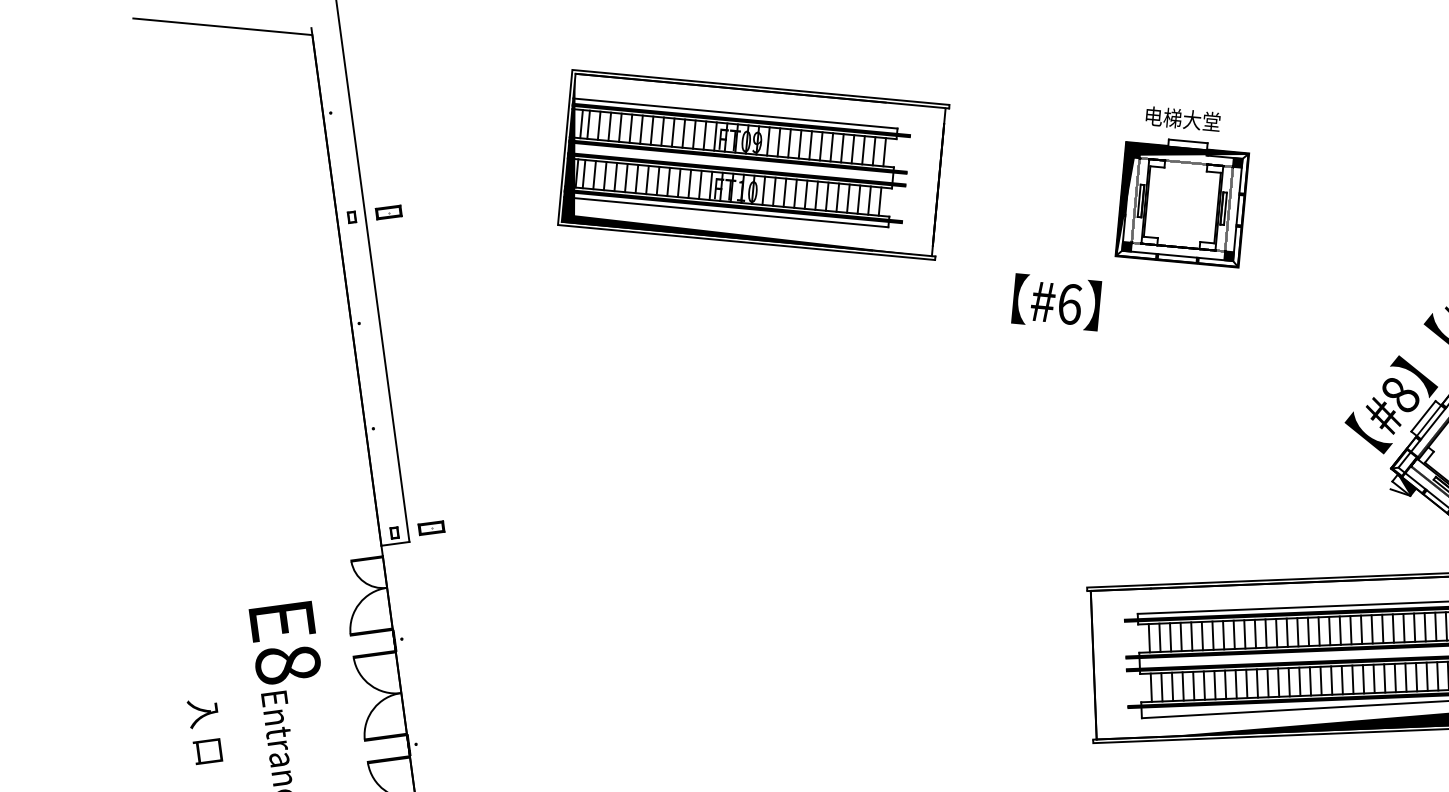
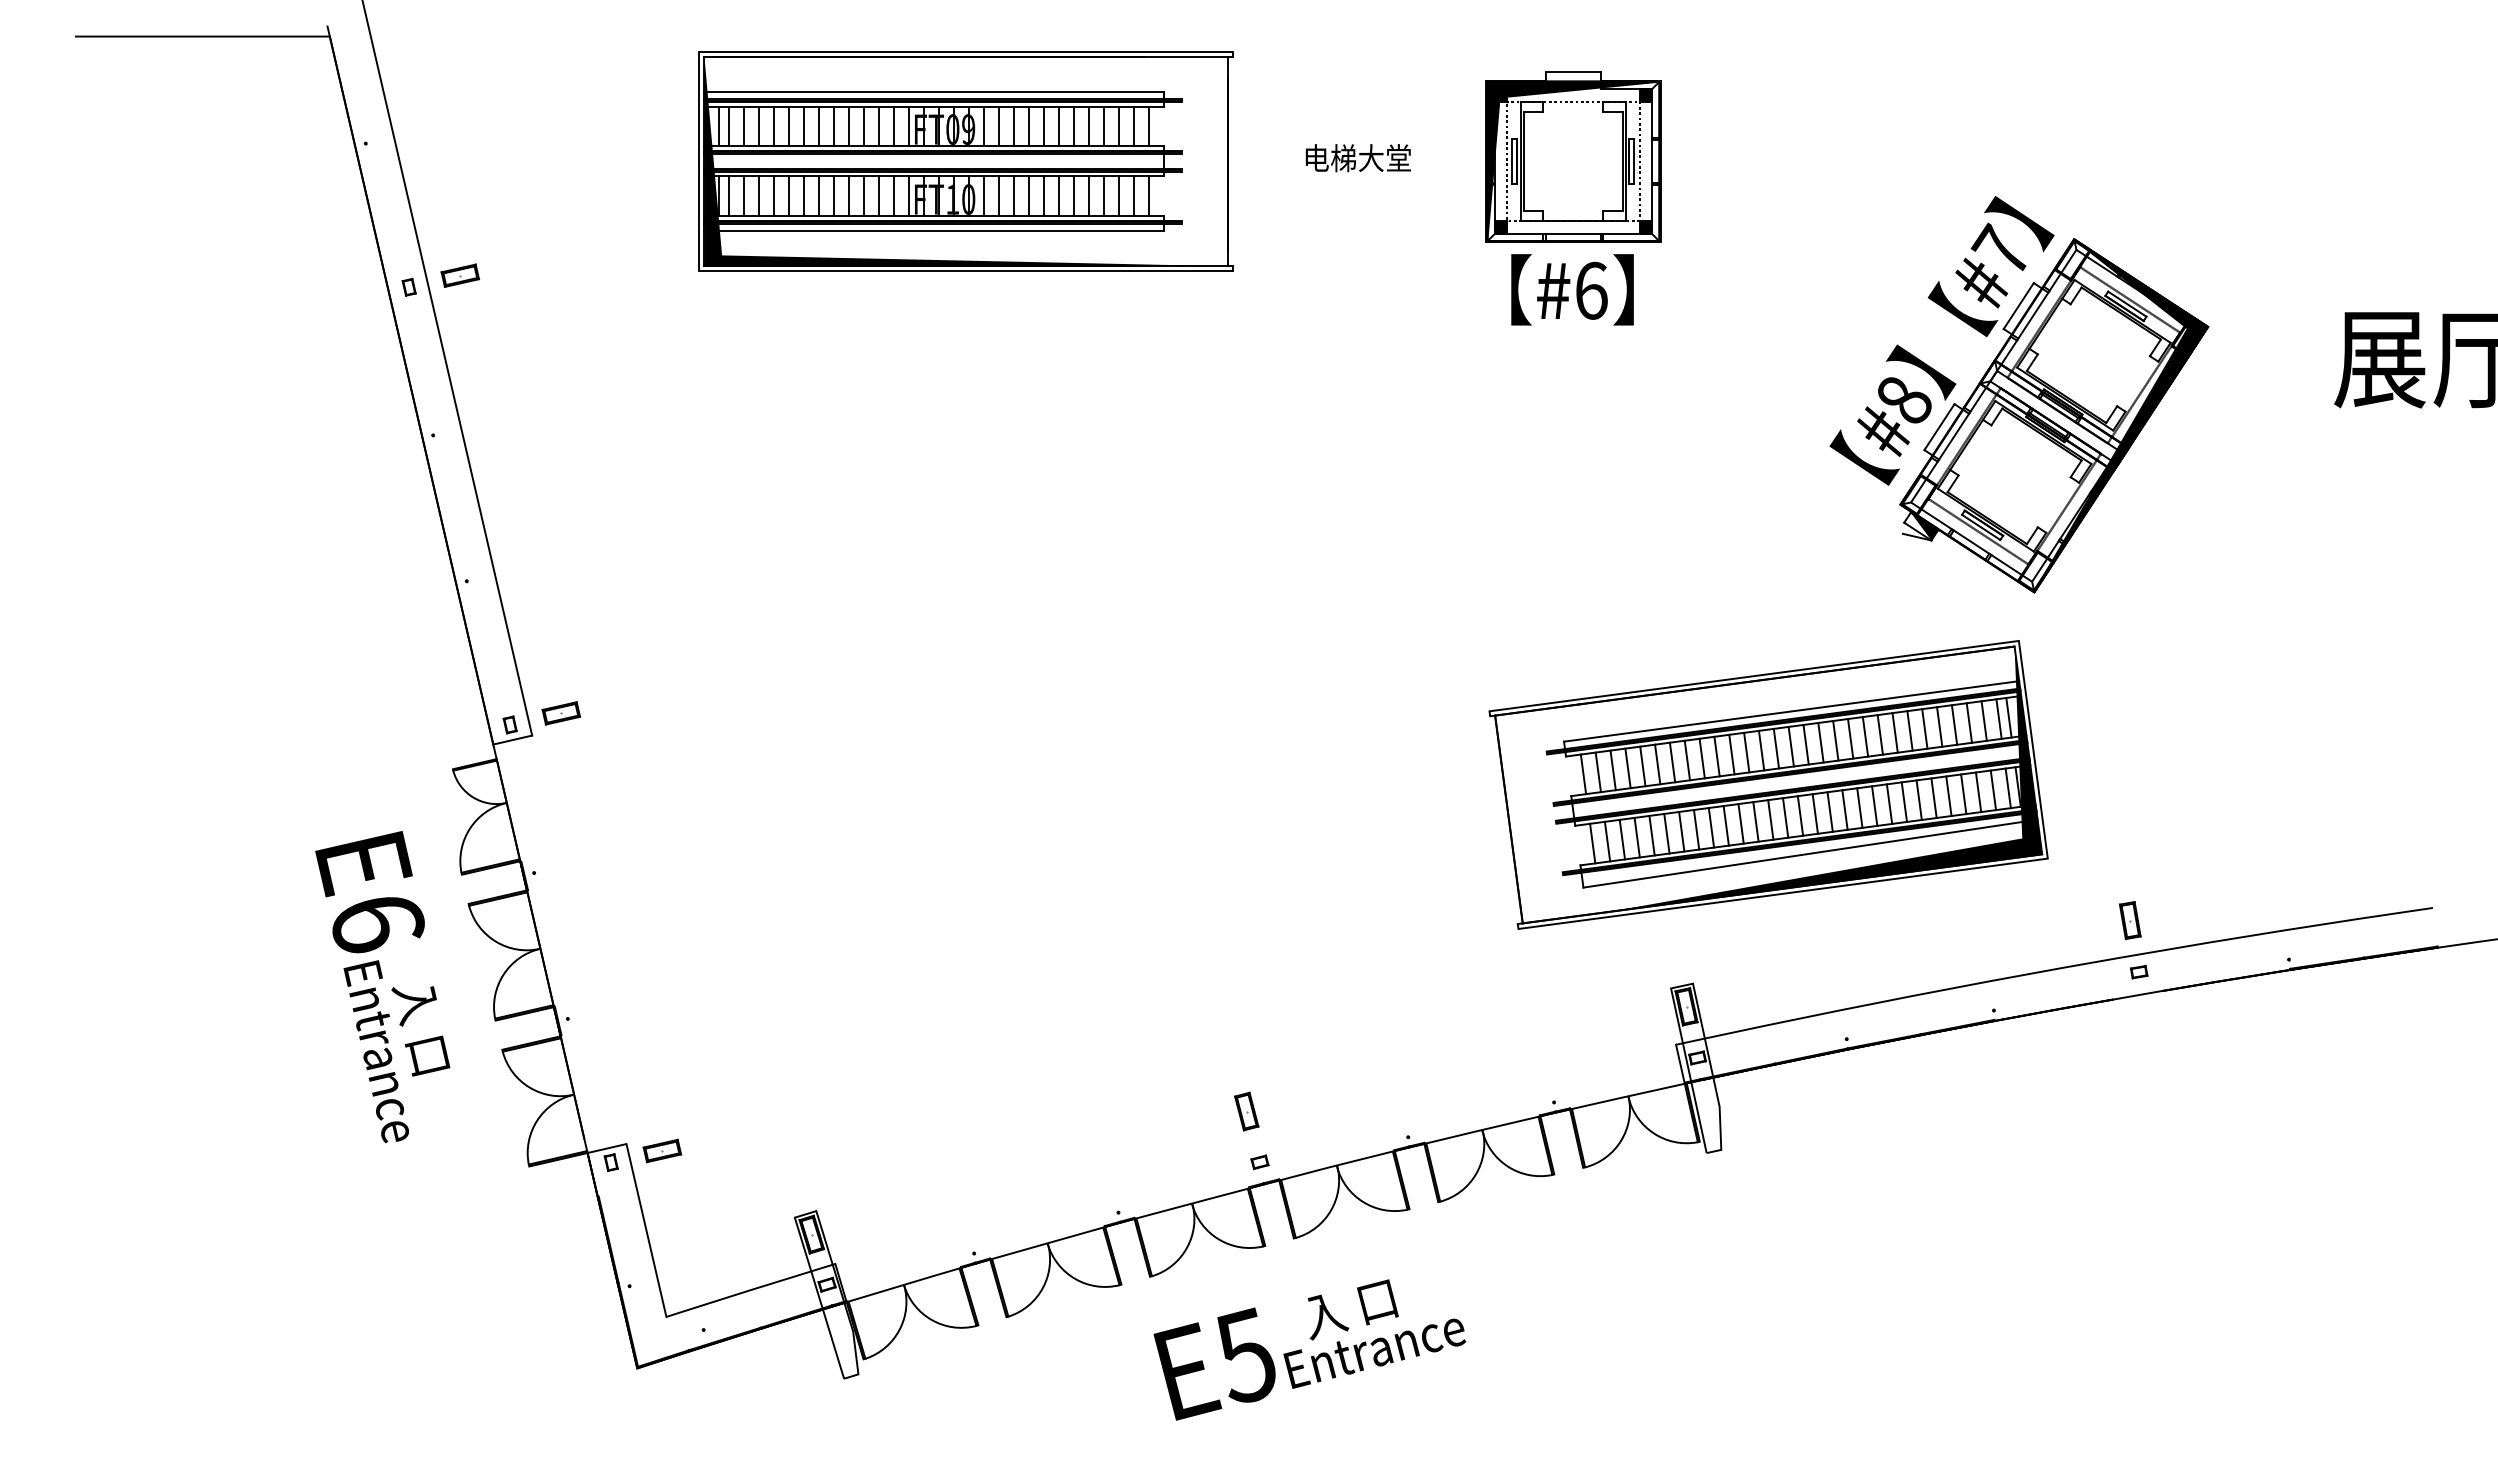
text: (1182, 119) -> (1357, 158), moved
text: (1056, 302) -> (1572, 289), moved
text: (287, 665) -> (377, 924), E8 -> E6
text: (204, 733) -> (420, 1031), moved

